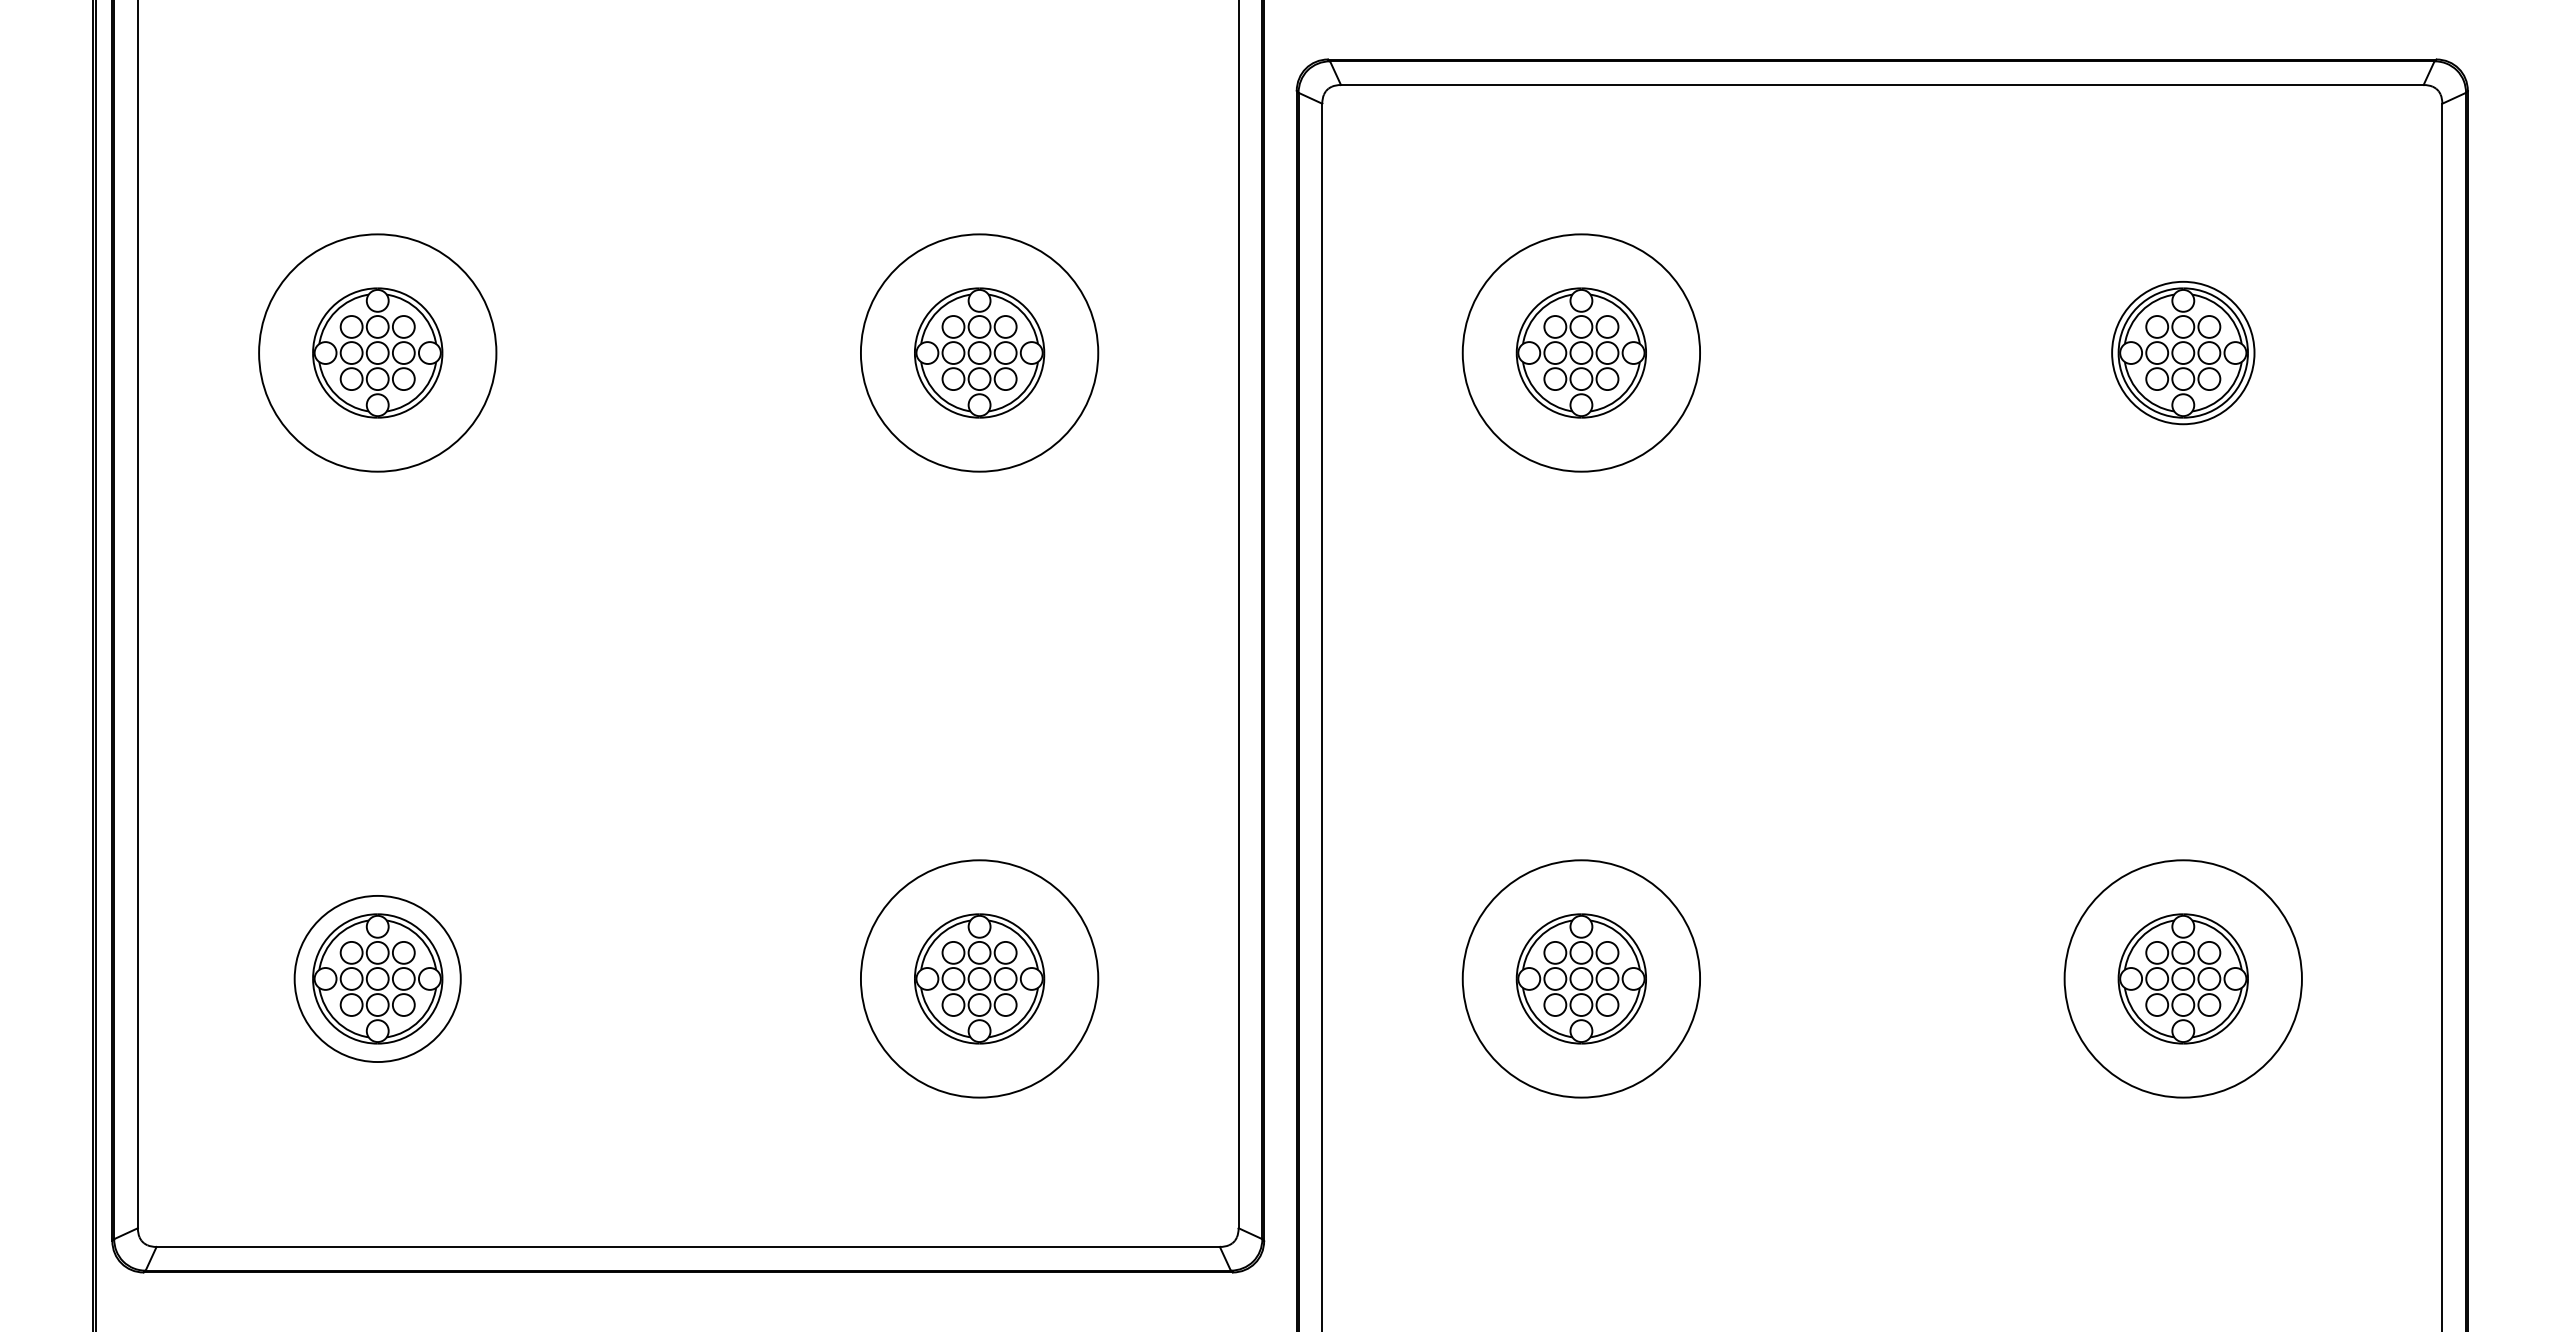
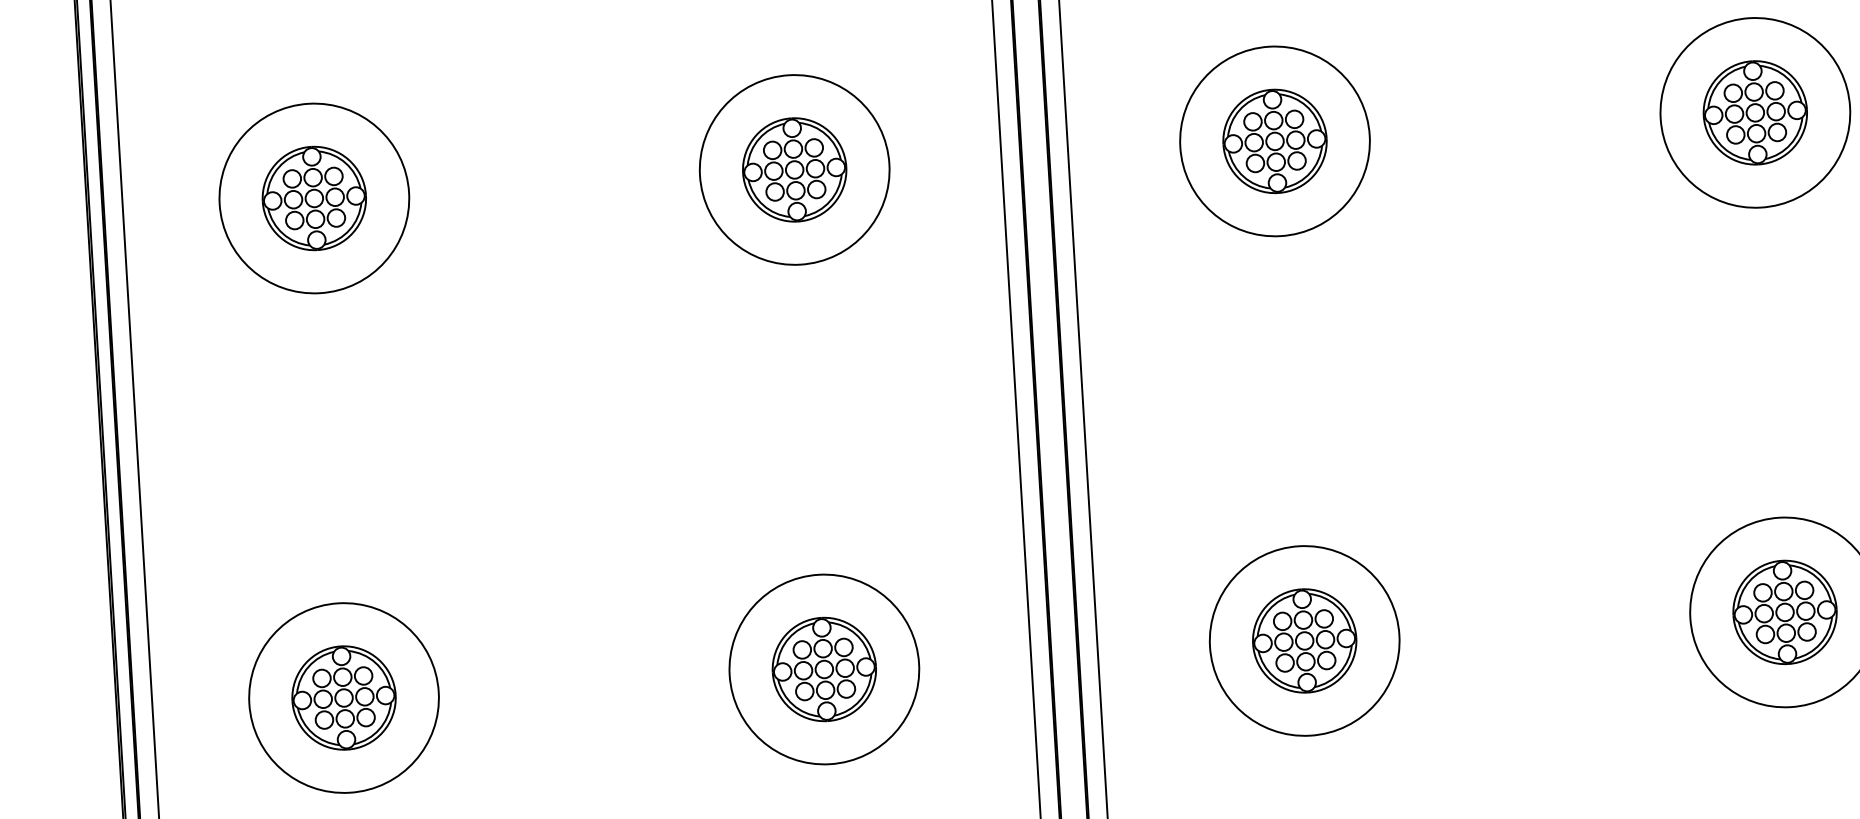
circle: (2182, 352) -> (1754, 112), size x1.67
circle: (377, 978) -> (343, 697), size x1.43

